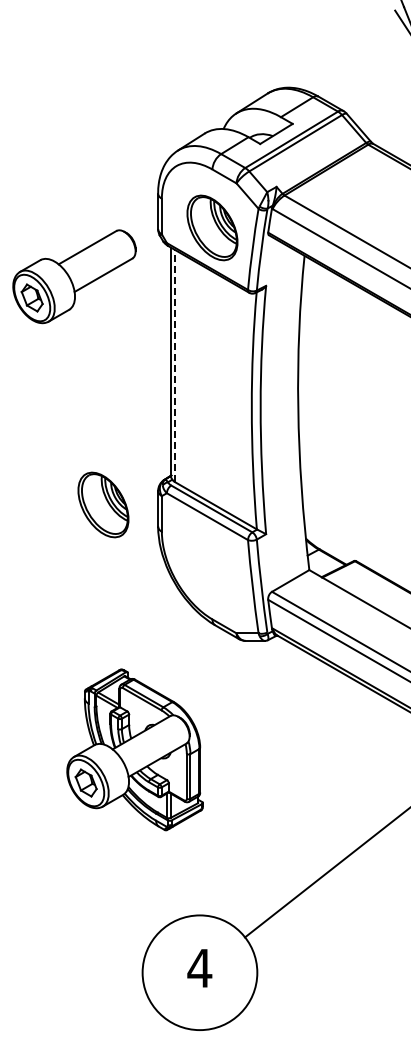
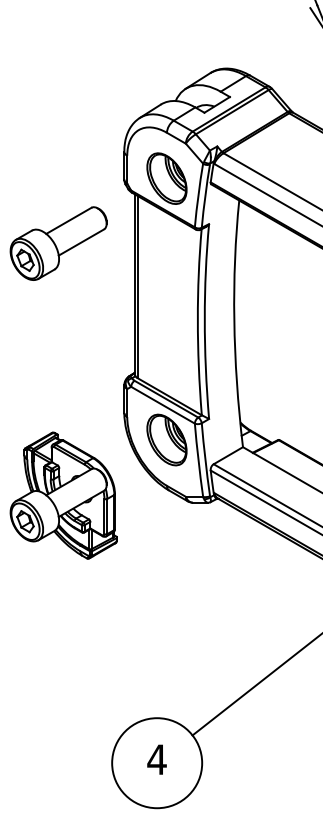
part: (74, 276) -> (58, 243), moved
line: (175, 365) -> (137, 286), dashed -> solid
part: (103, 504) -> (166, 439), moved
part: (134, 749) -> (63, 495), moved

